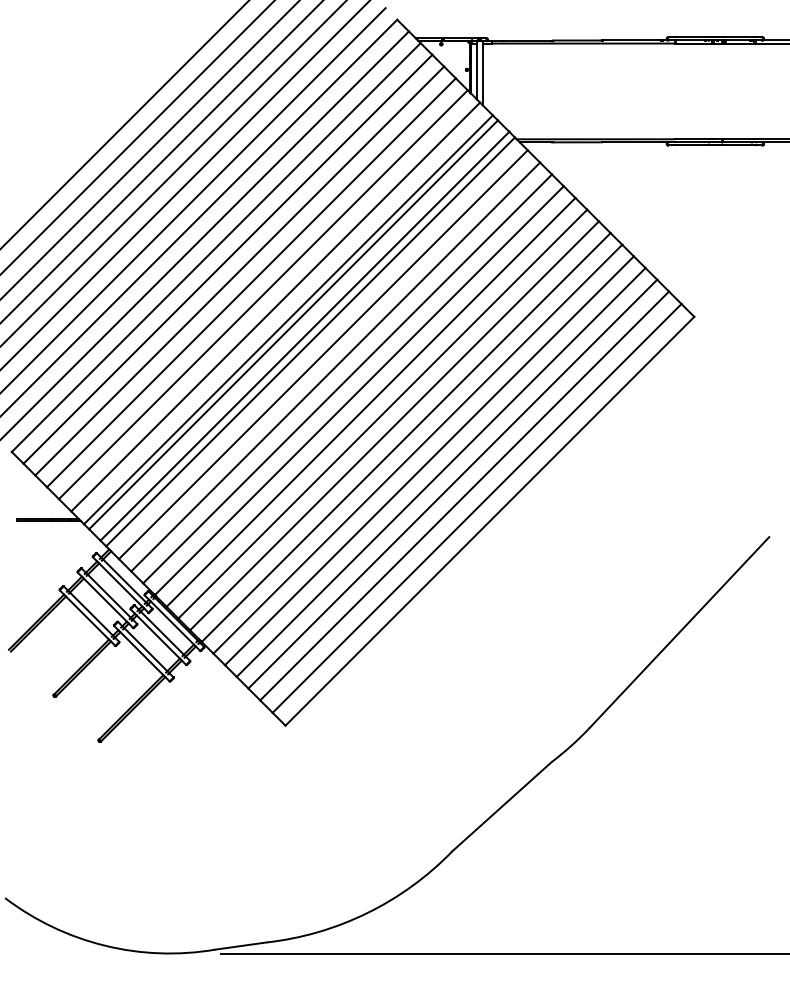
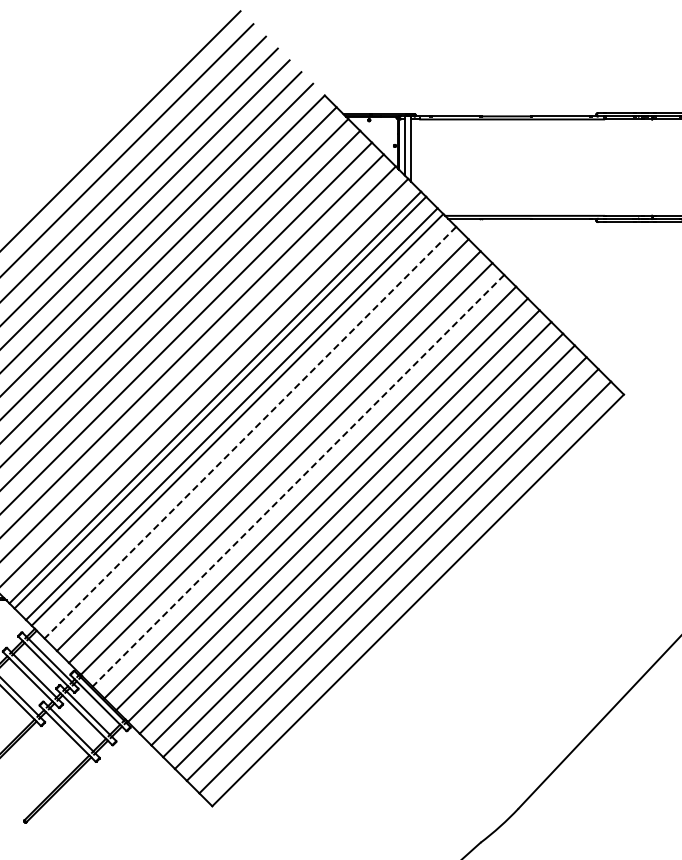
line: (323, 355) -> (250, 433), solid -> dashed
line: (370, 402) -> (297, 480), solid -> dashed

